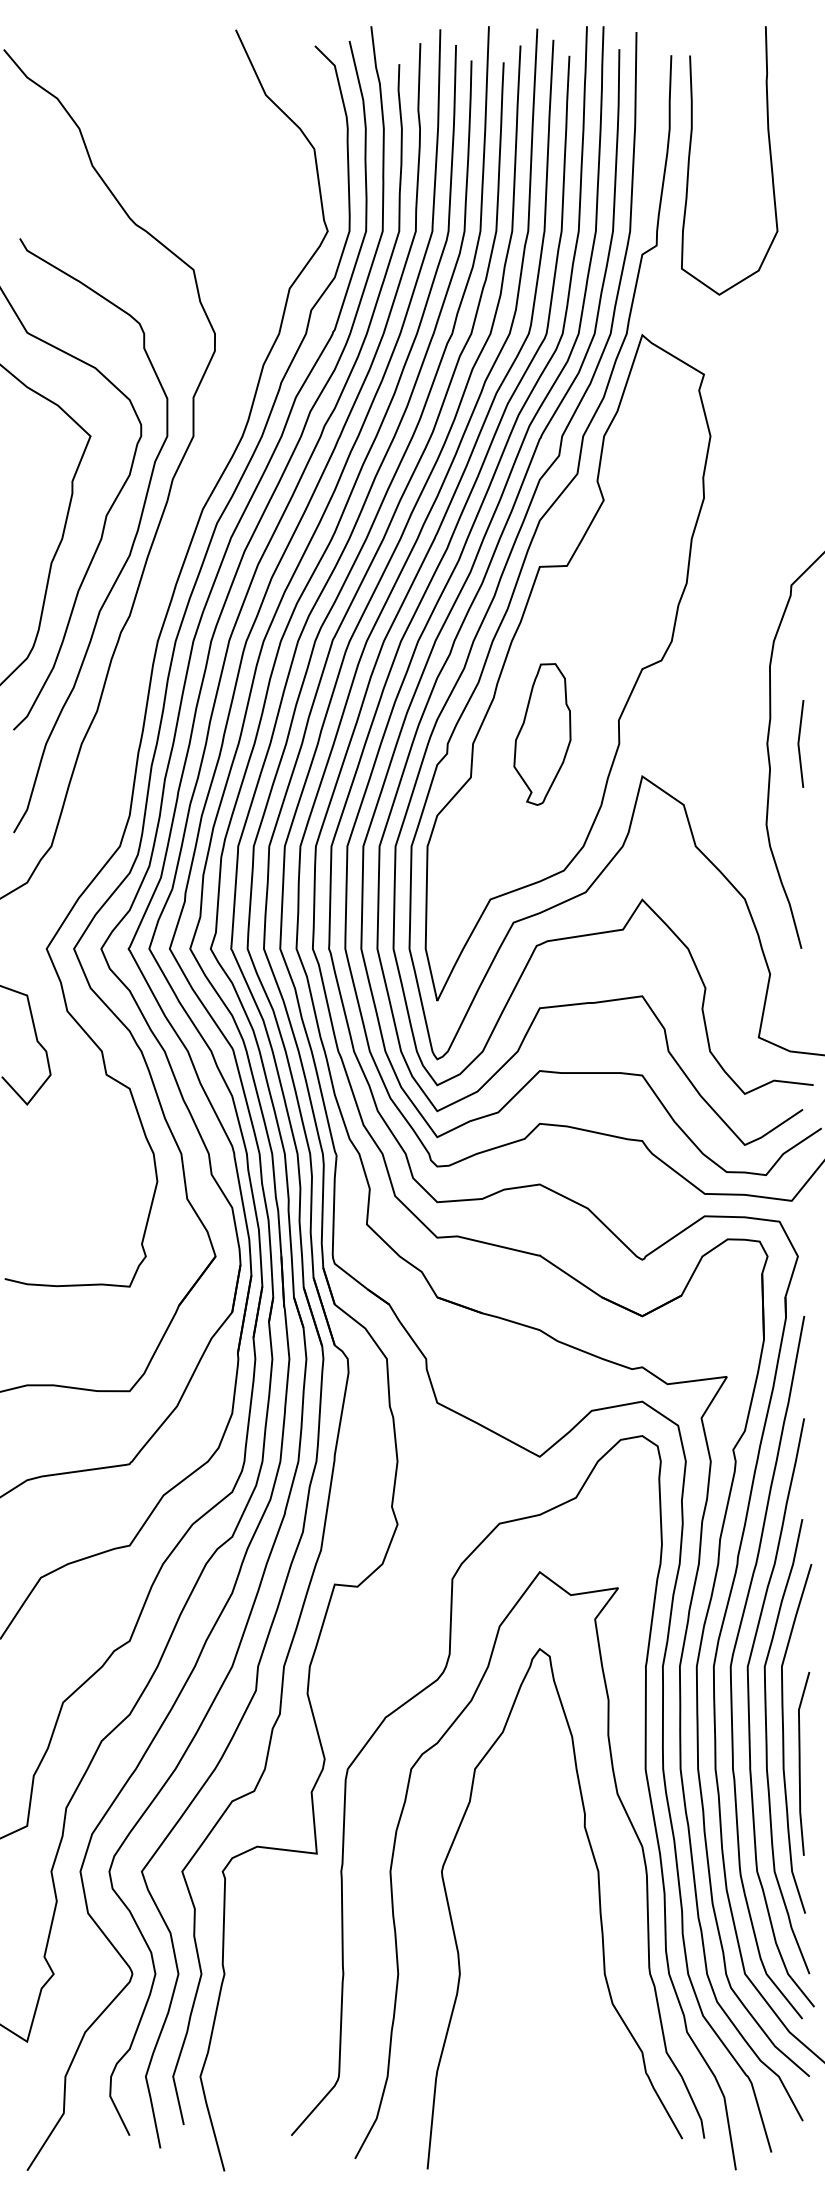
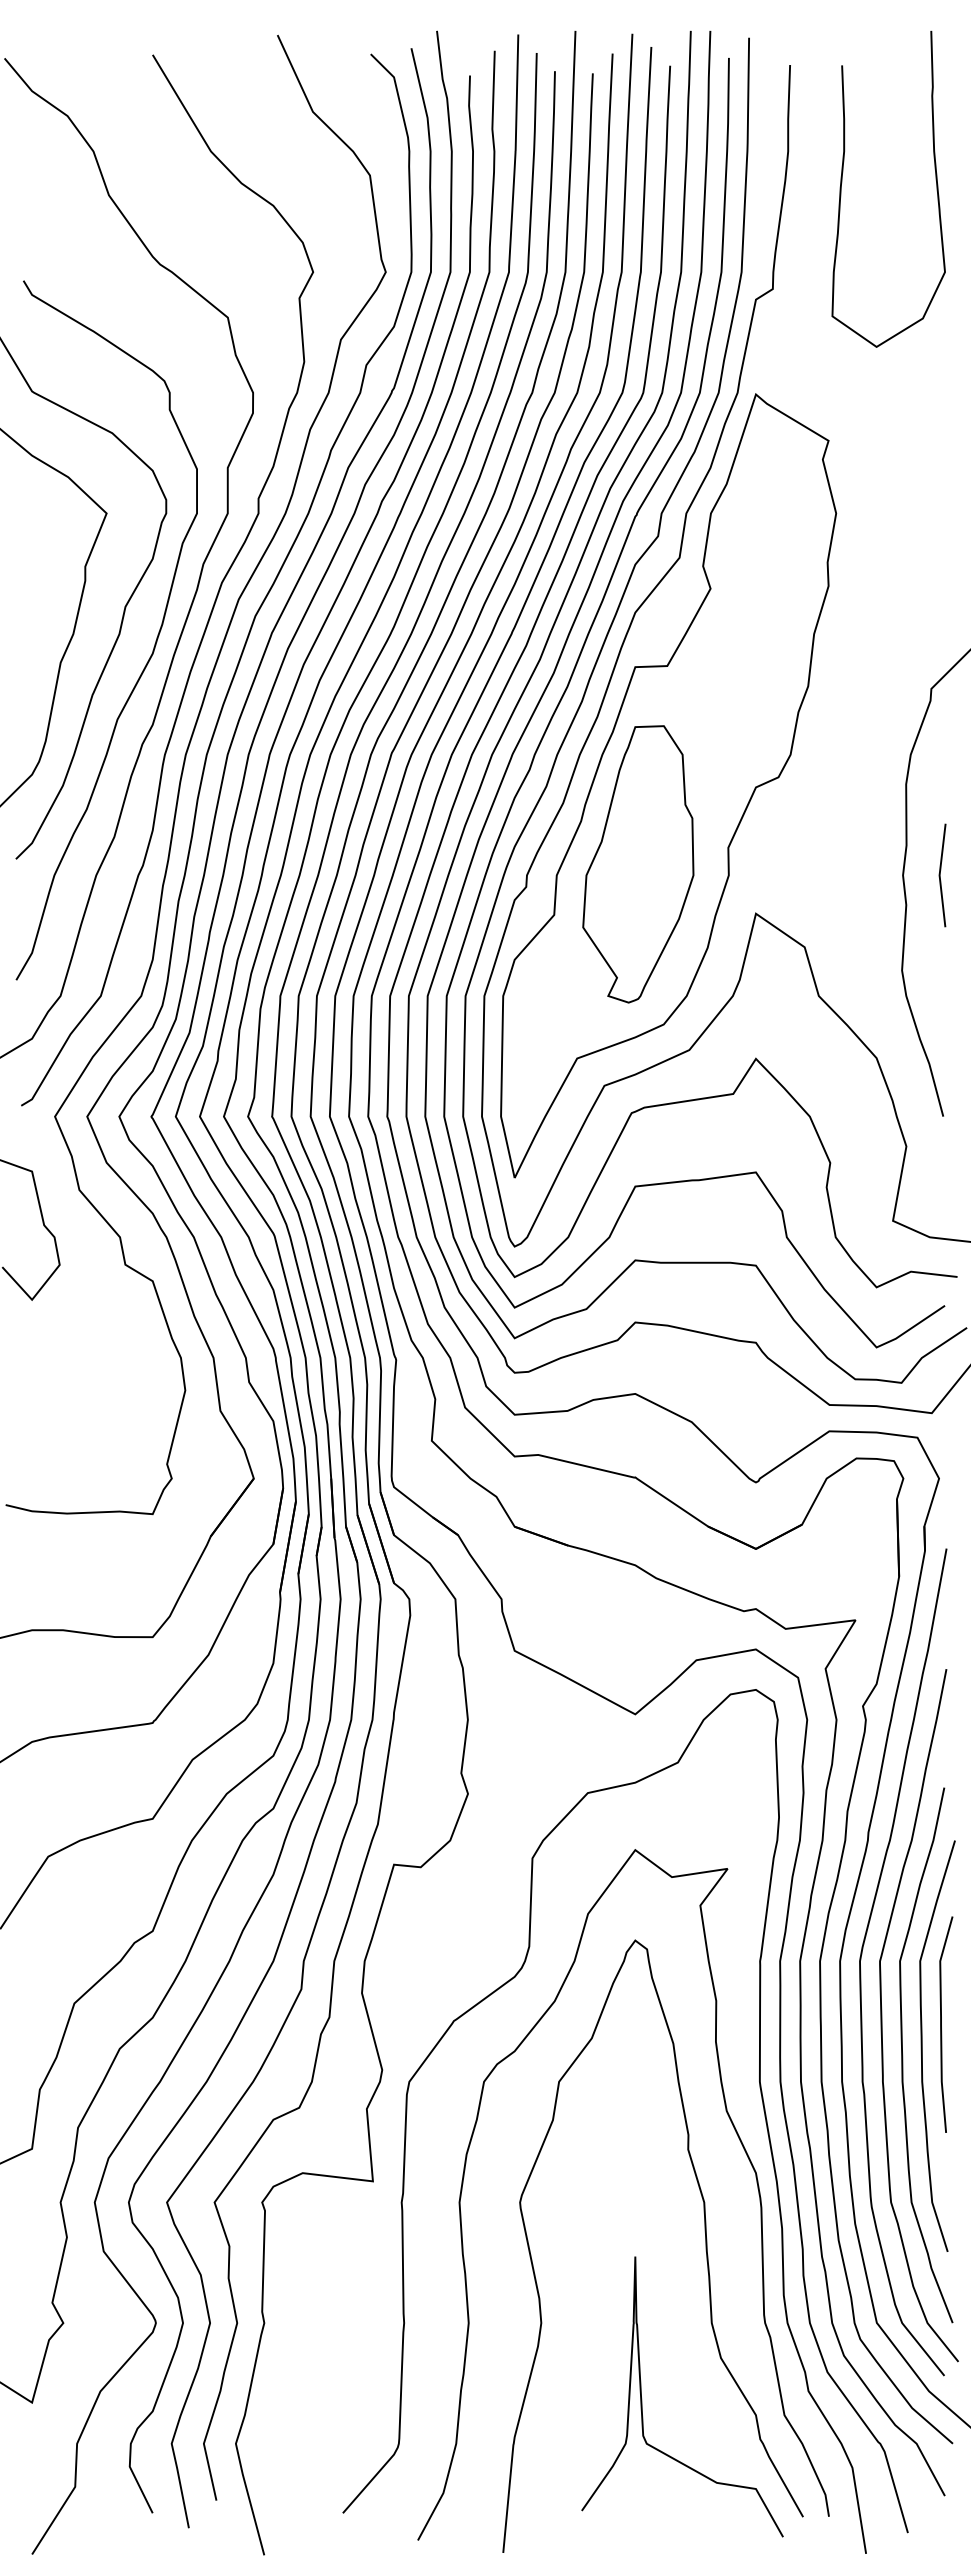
curve: (690, 155) -> (842, 183), moved
curve: (183, 507) -> (215, 597), added
part: (542, 734) -> (638, 864), size x1.67
curve: (800, 1763) -> (941, 2024), moved
curve: (545, 2038) -> (642, 2398), added

